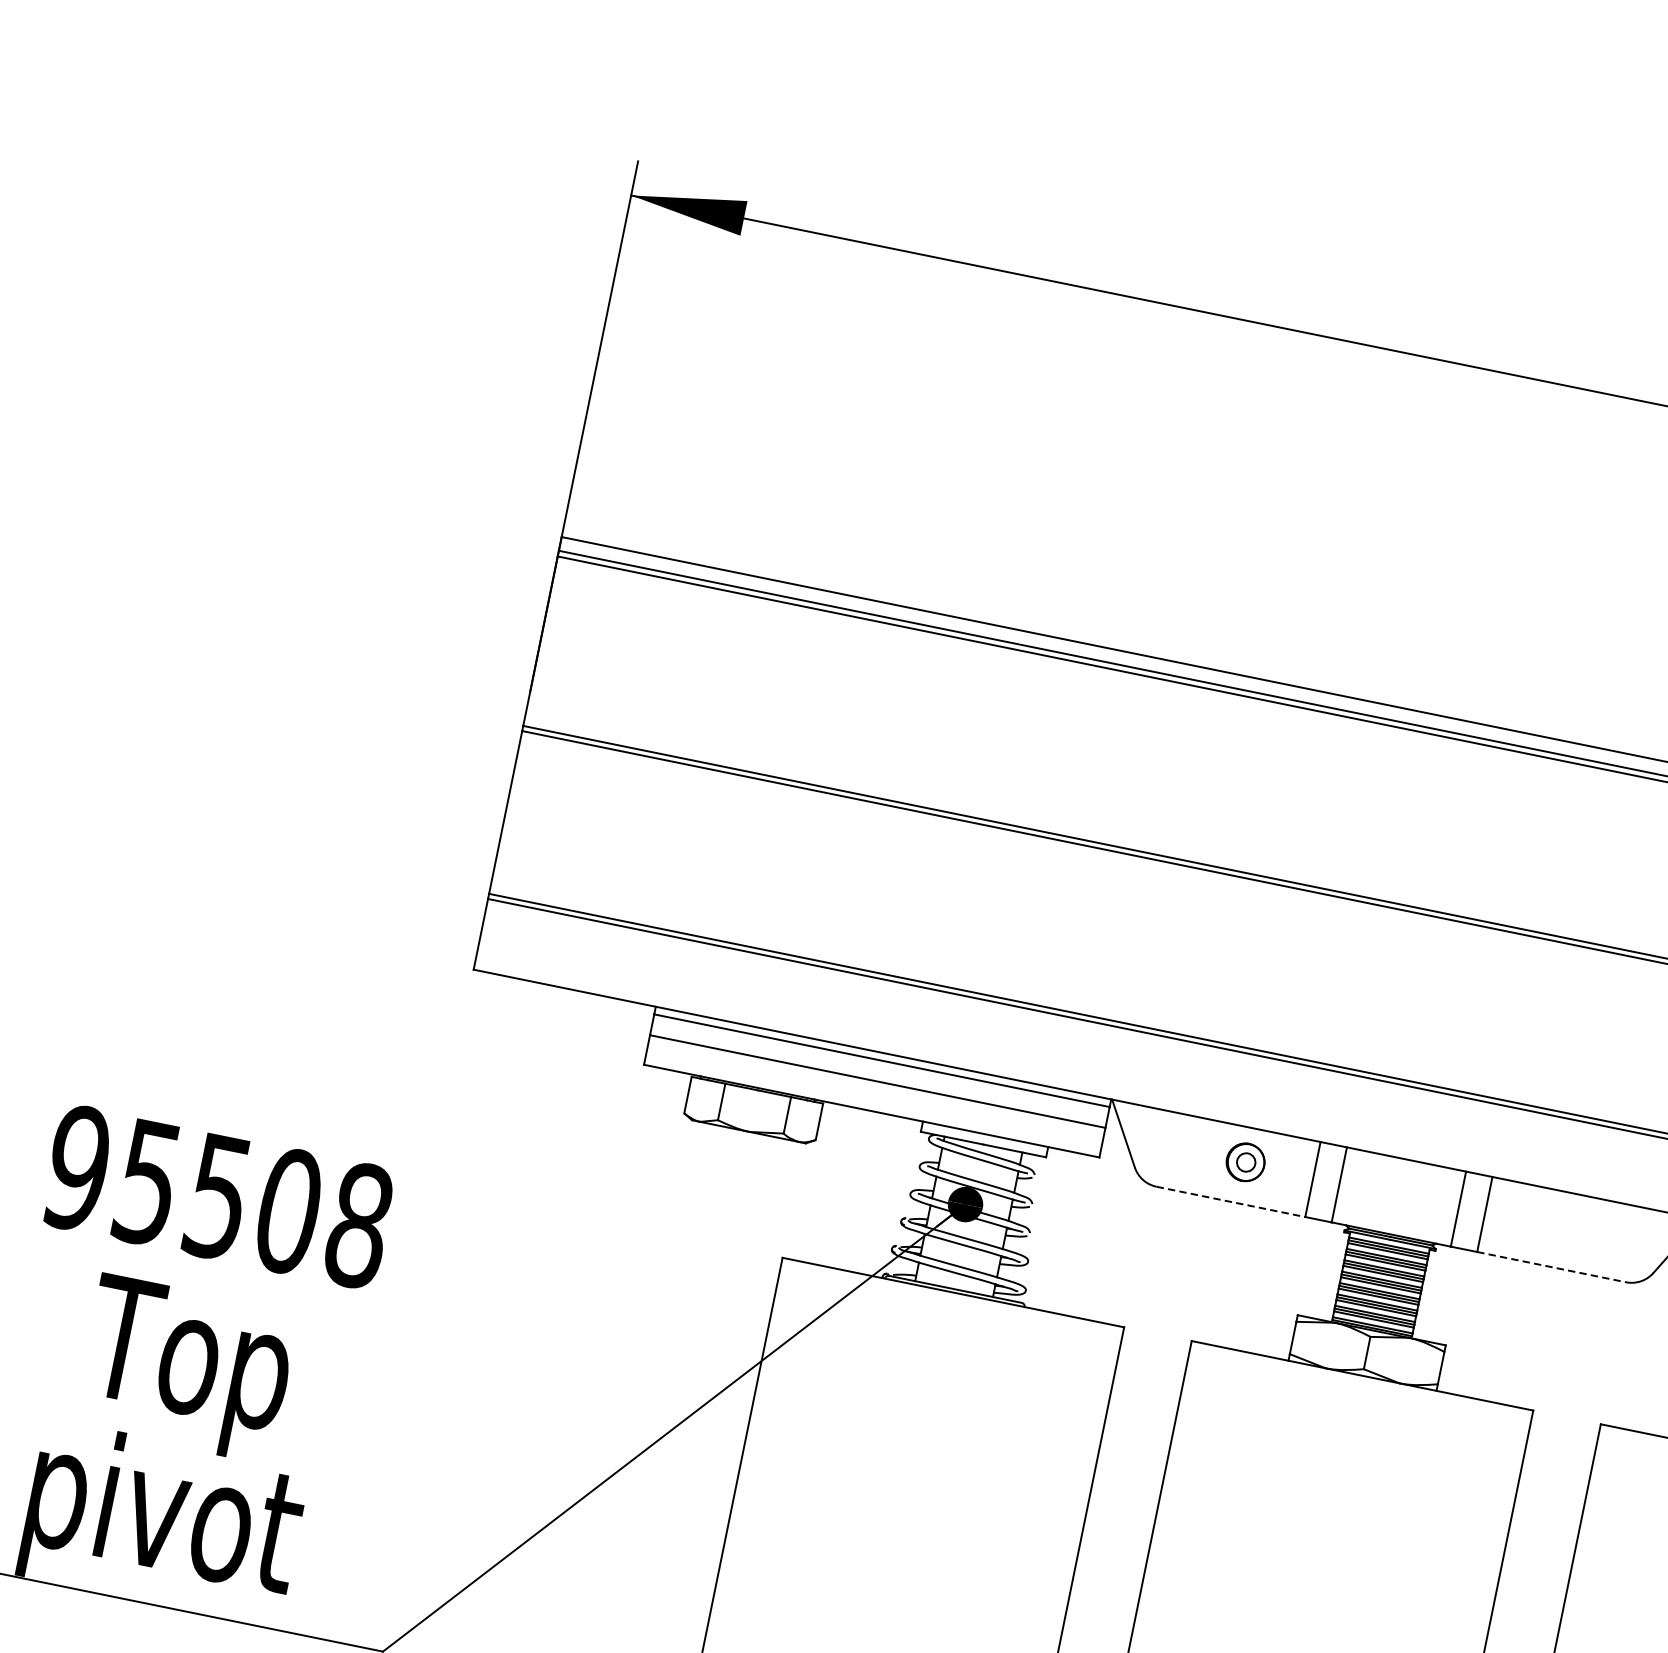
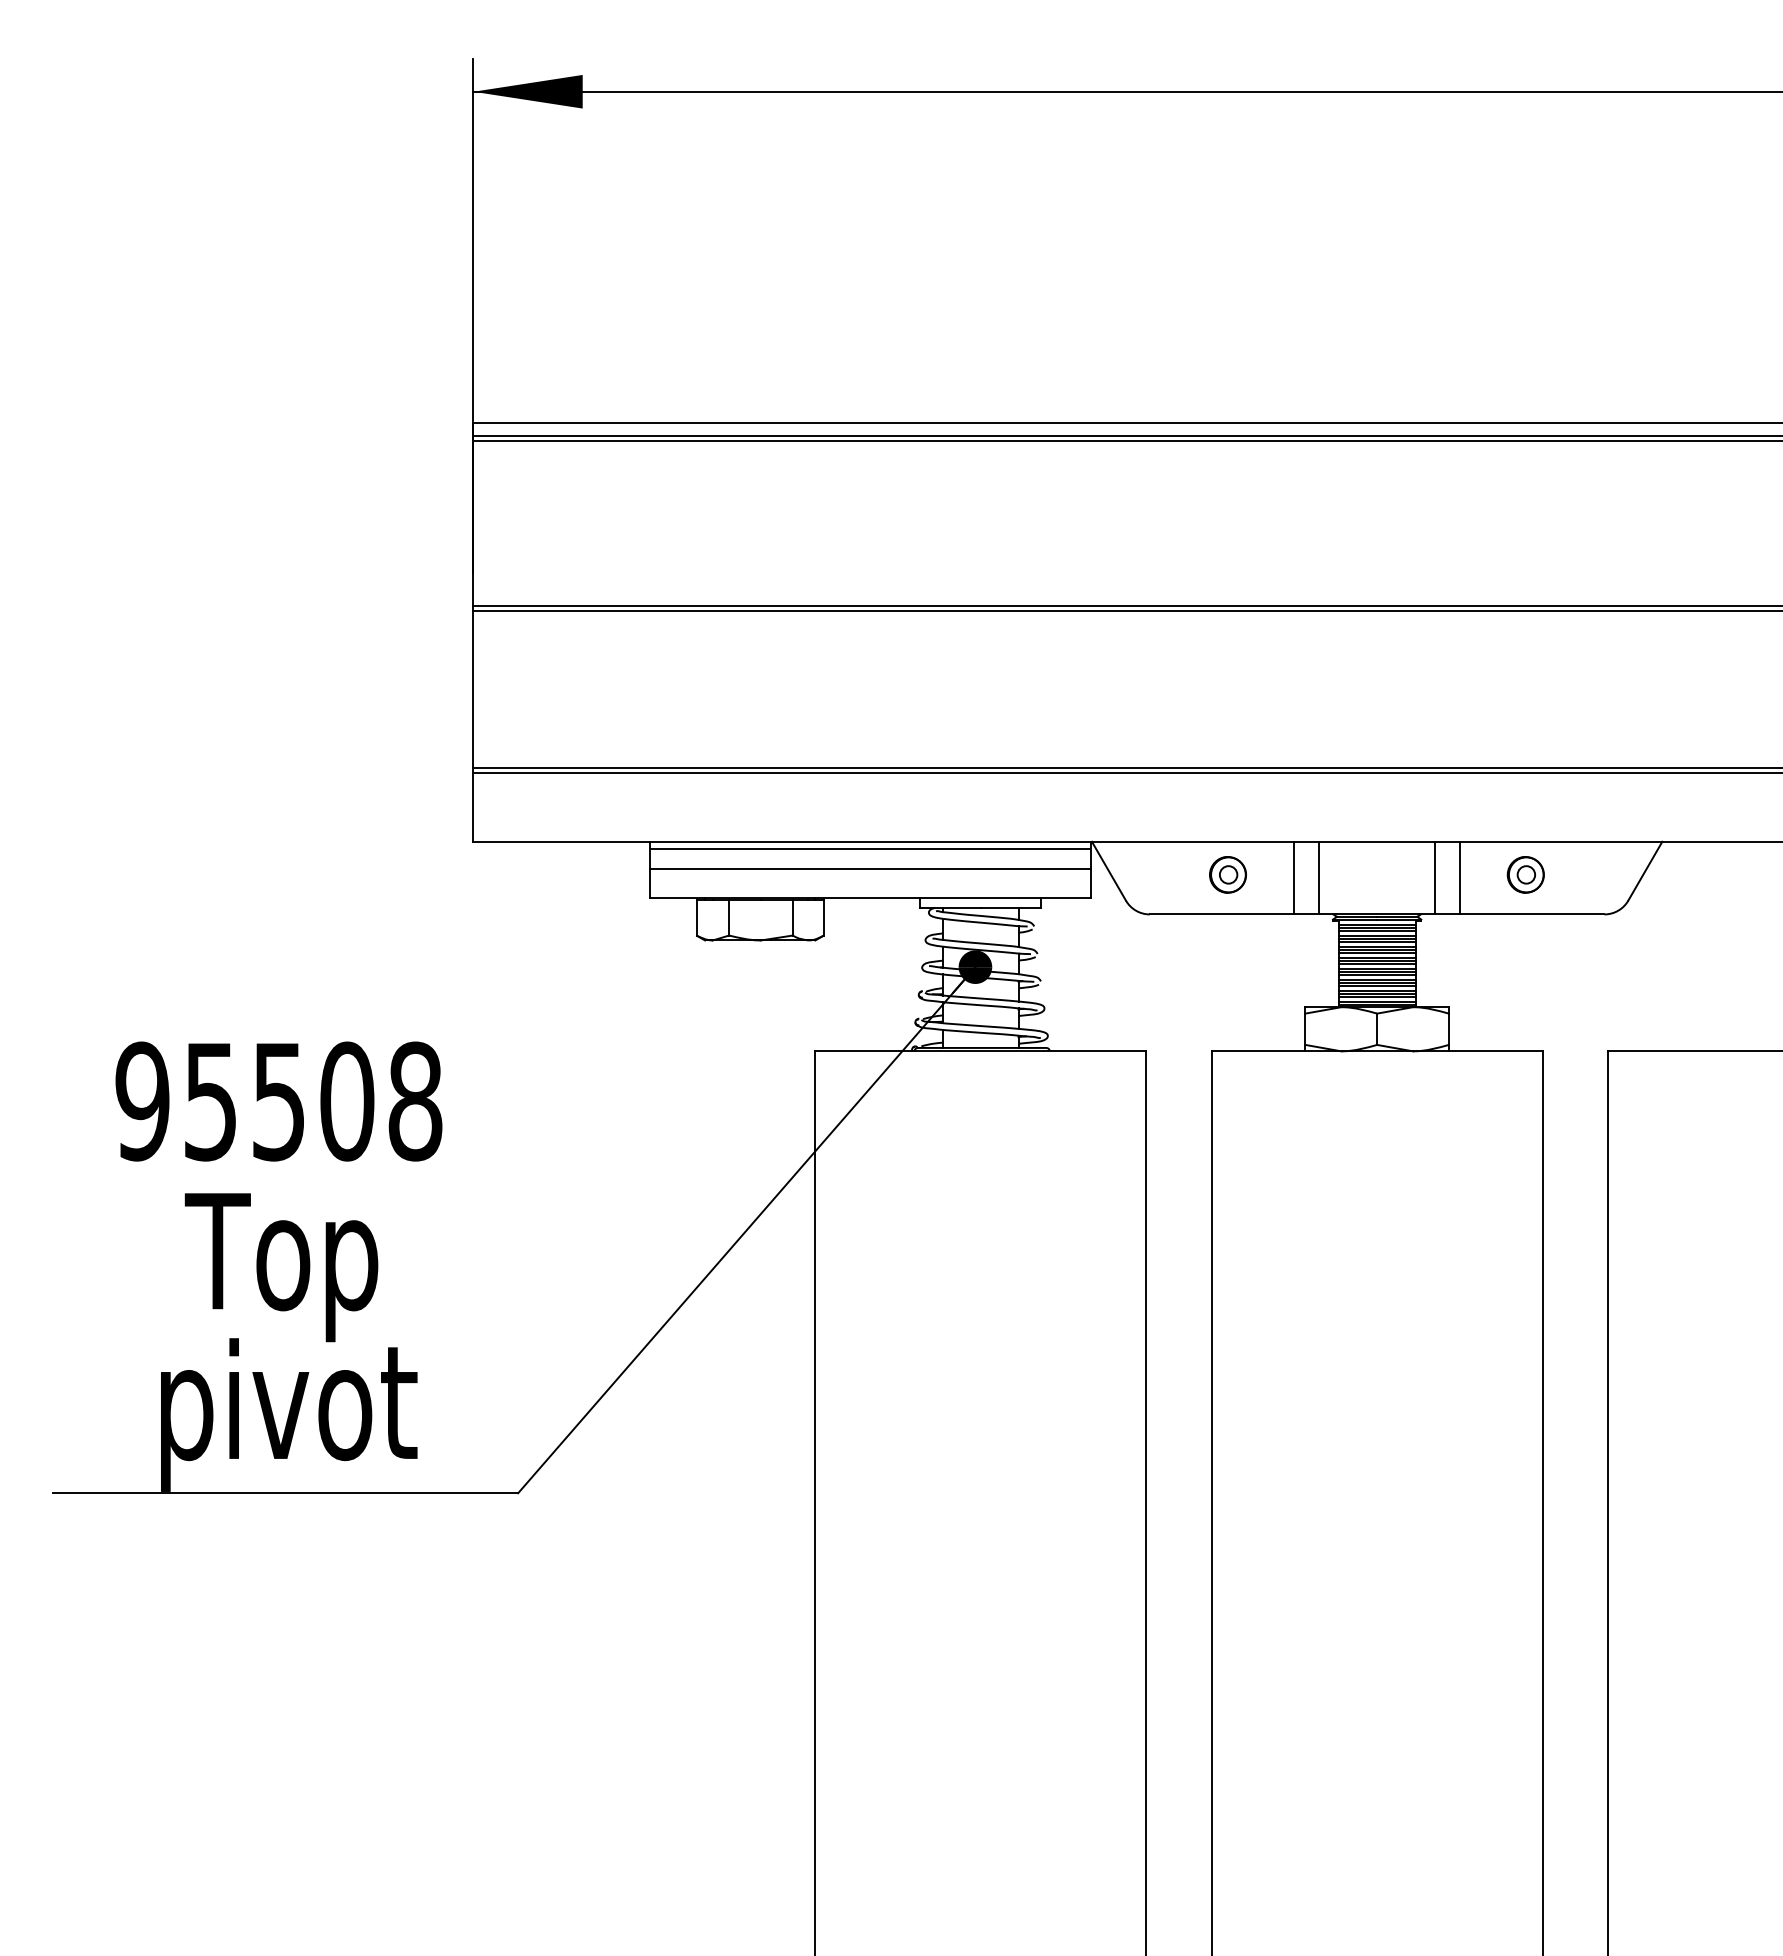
line: (1231, 1202) -> (1222, 914), dashed -> solid
part: (1552, 1224) -> (1525, 874), added
line: (1551, 1267) -> (1532, 914), dashed -> solid

